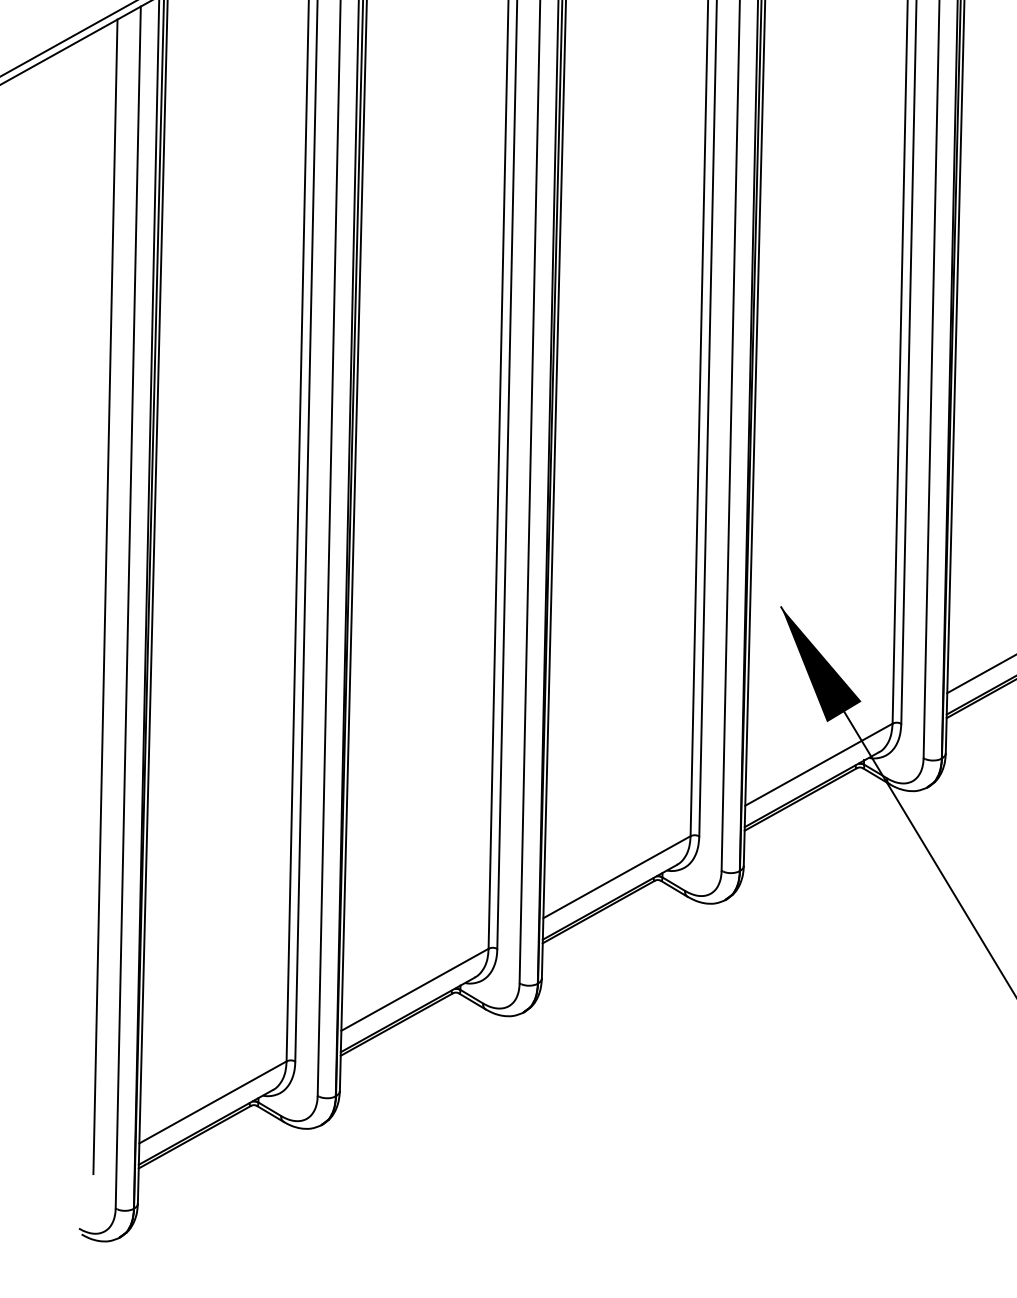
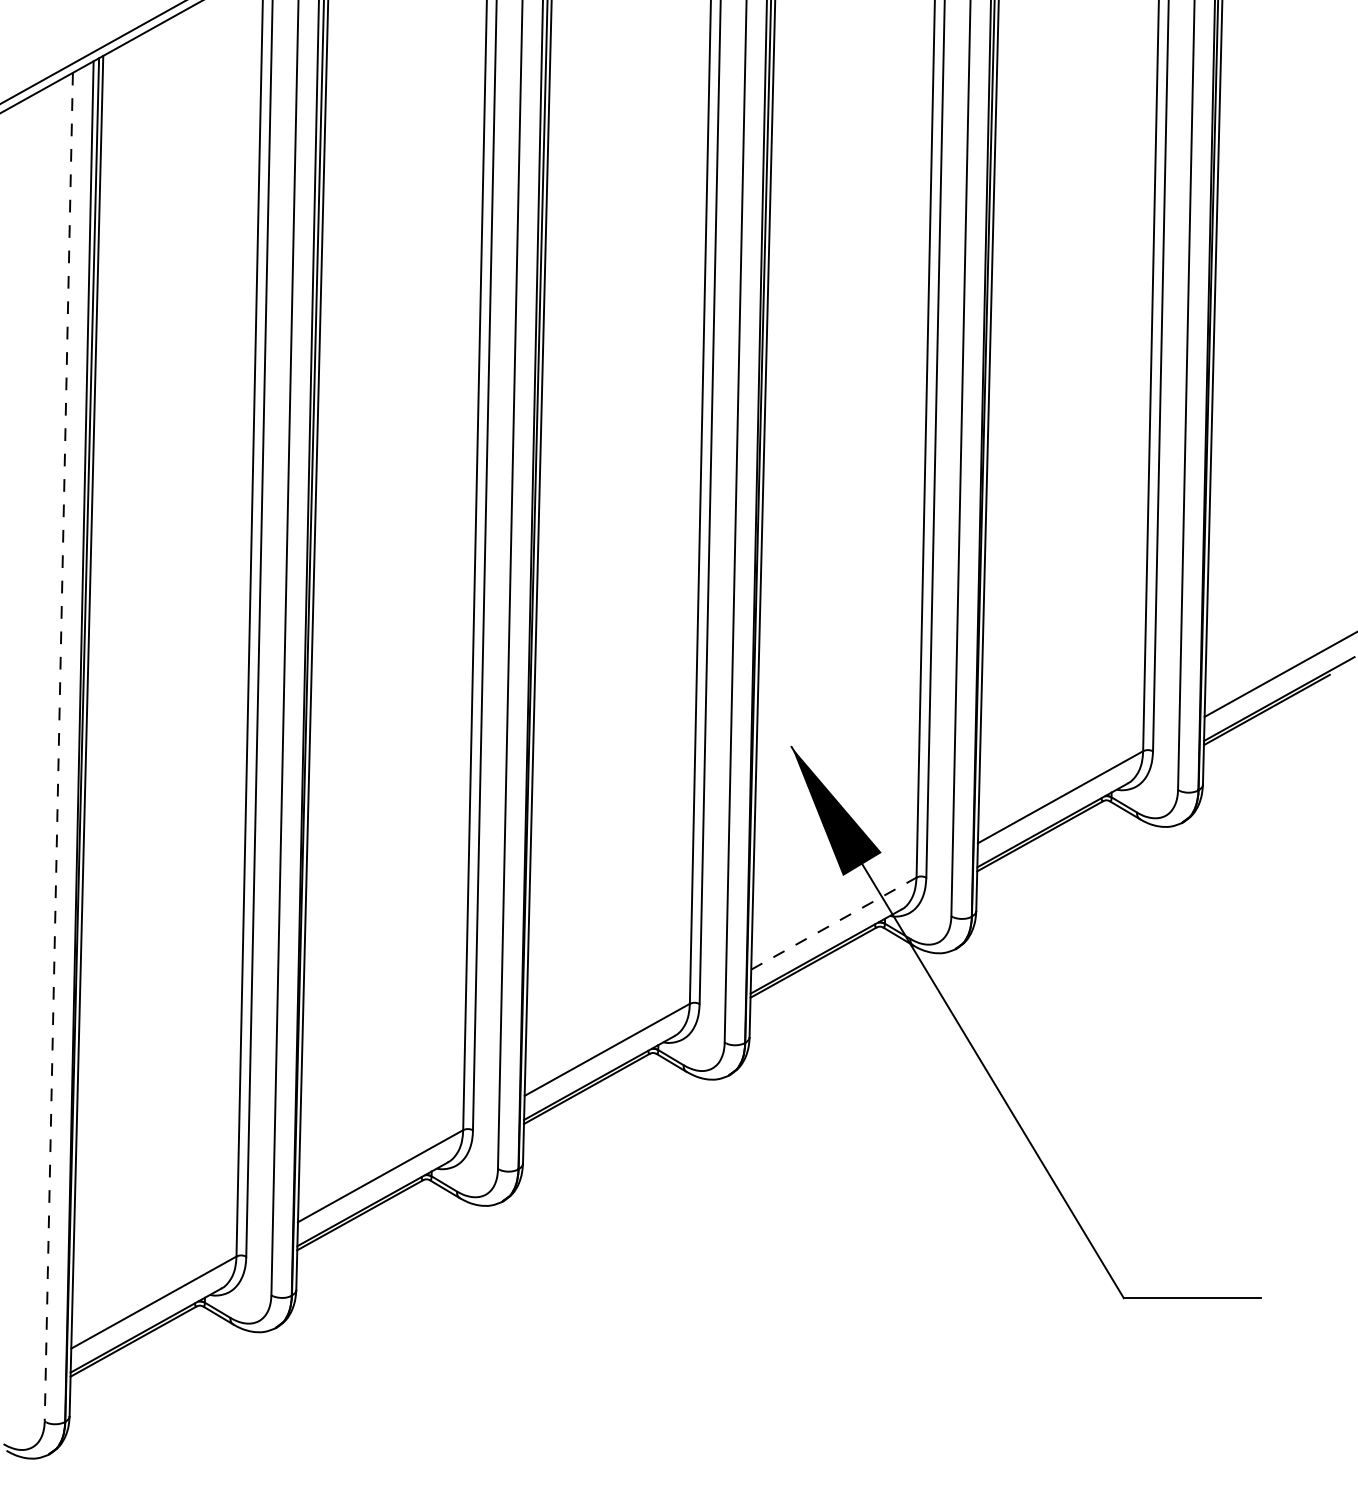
line: (104, 597) -> (32, 735), removed
line: (127, 607) -> (58, 747), solid -> dashed
line: (818, 764) -> (833, 923), solid -> dashed

